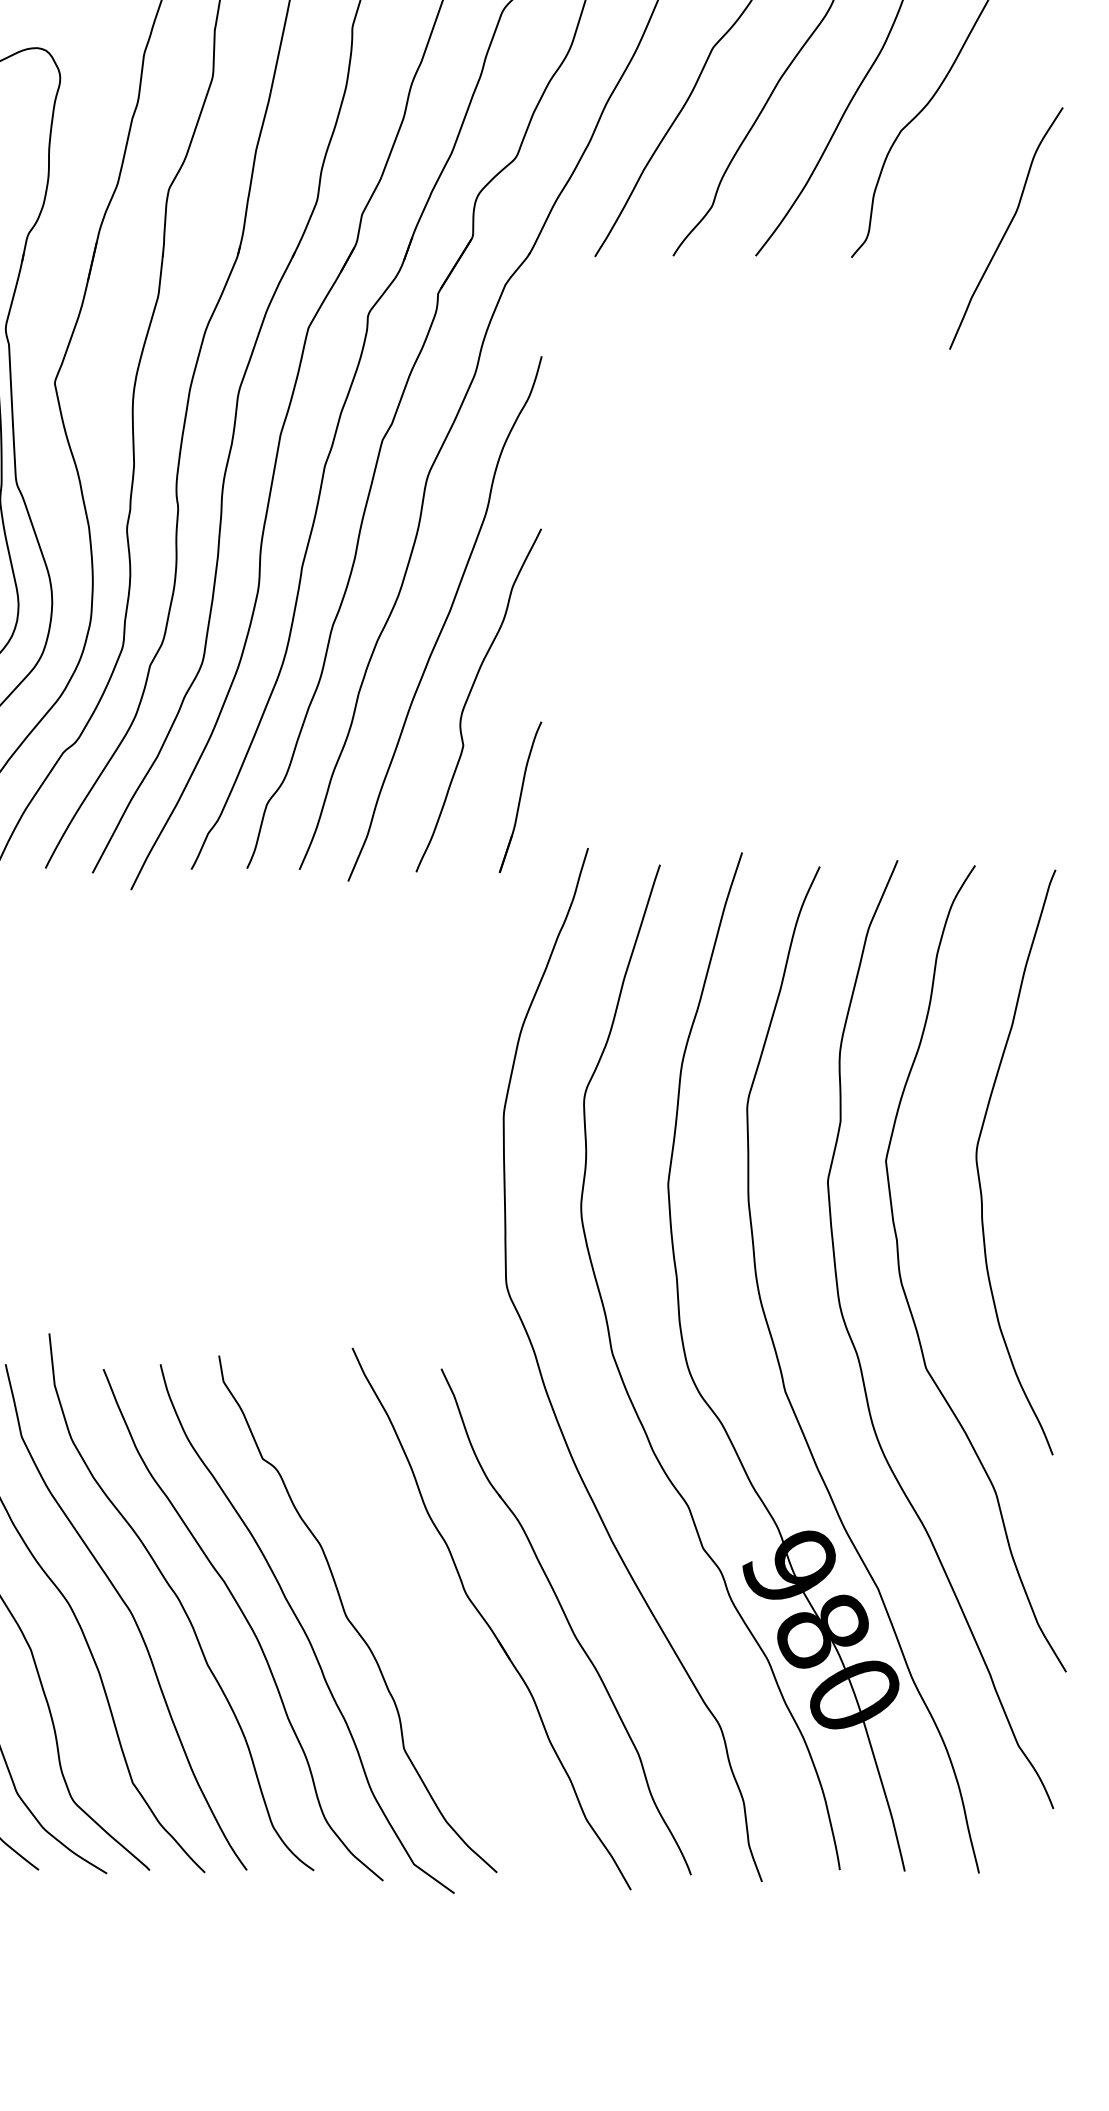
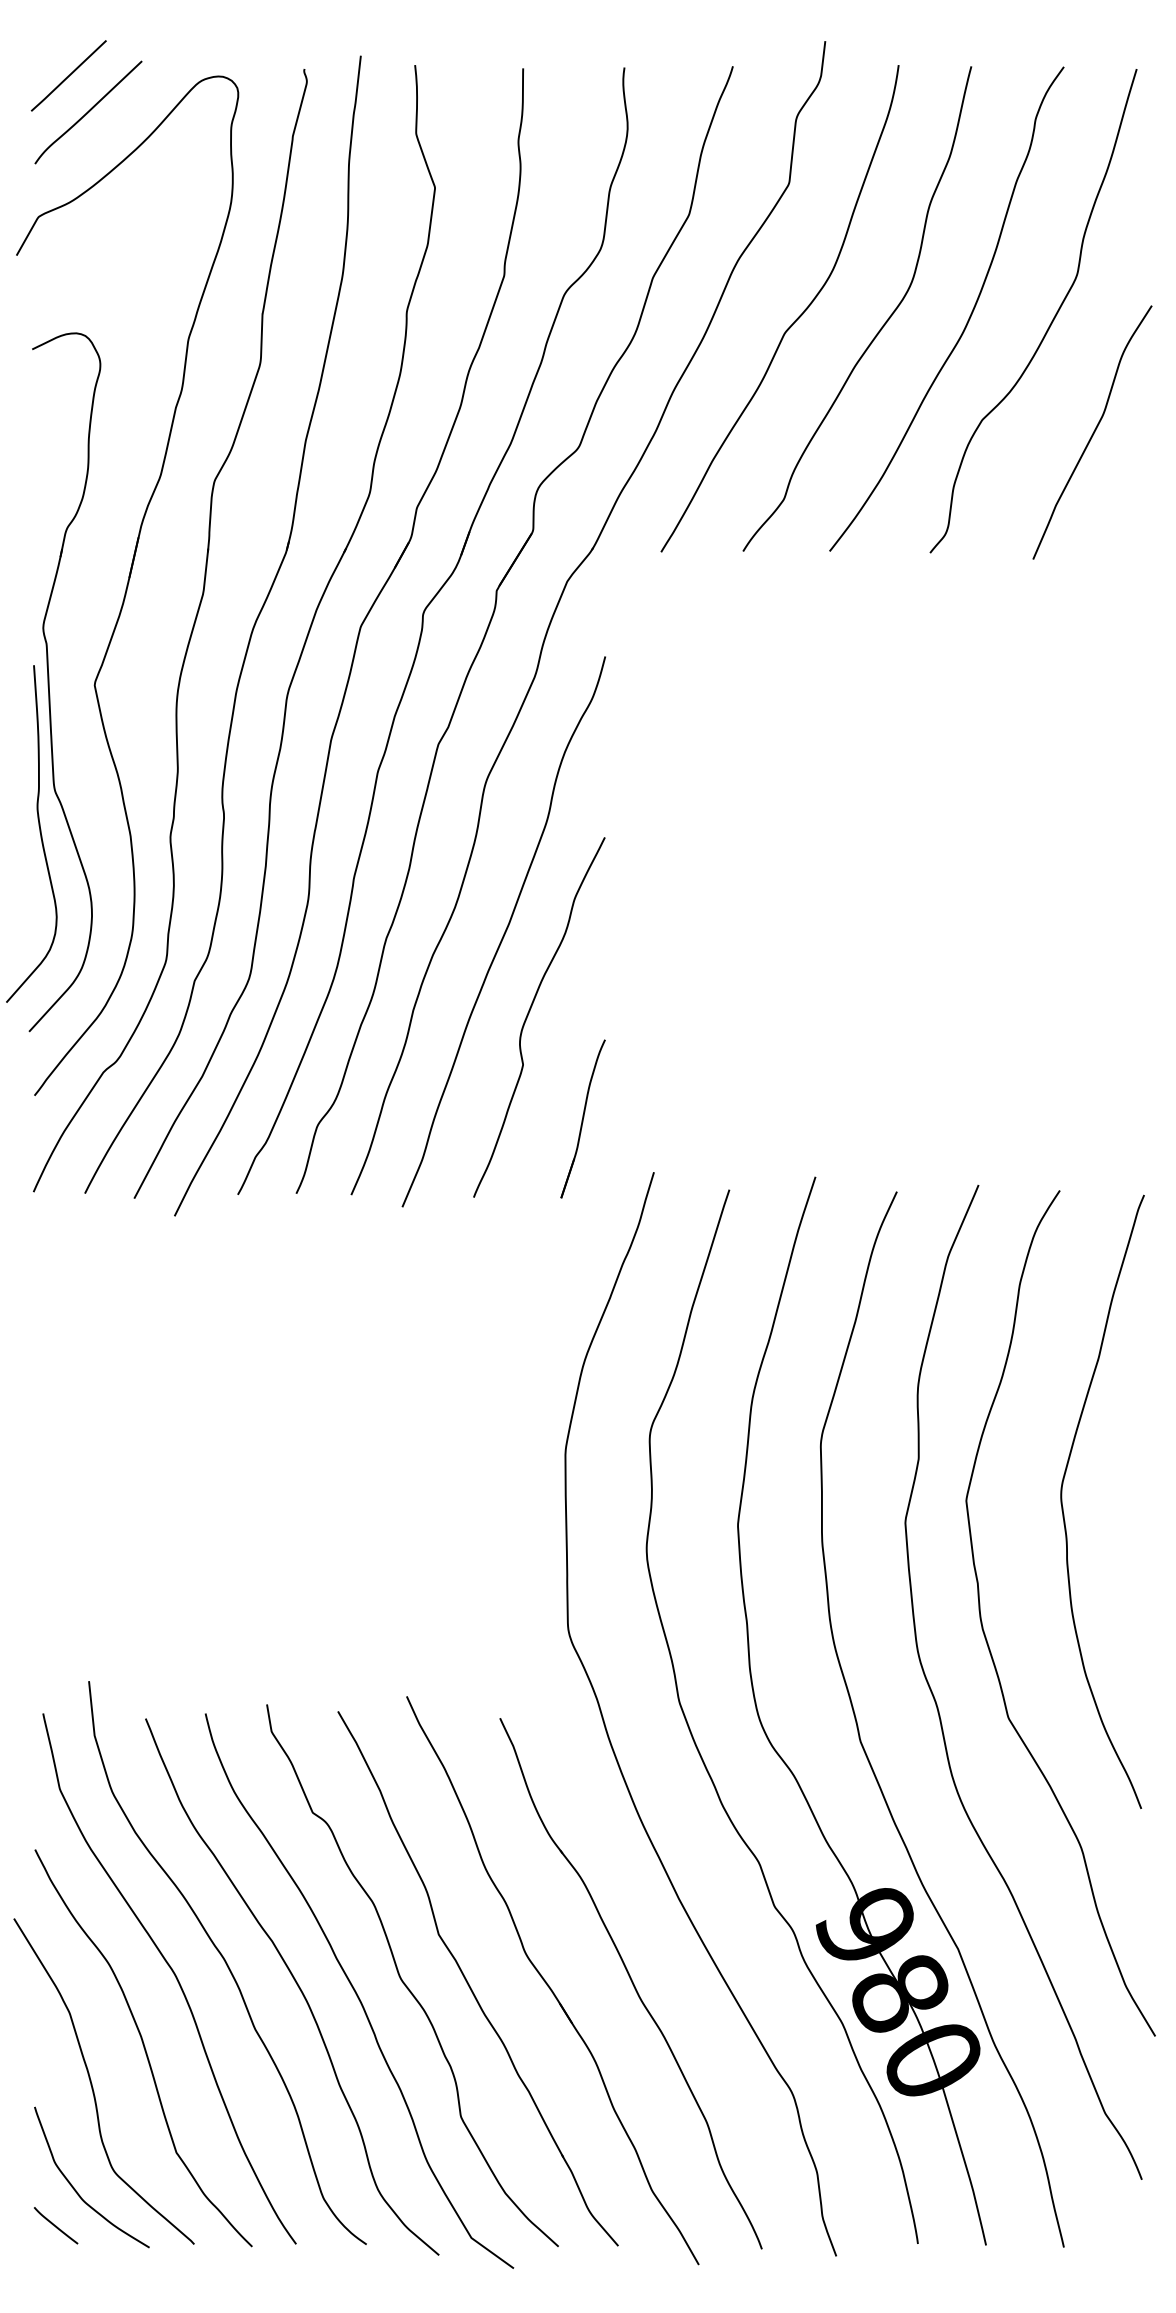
curve: (1007, 228) -> (1093, 432), moved
part: (411, 1620) -> (468, 1982), added

